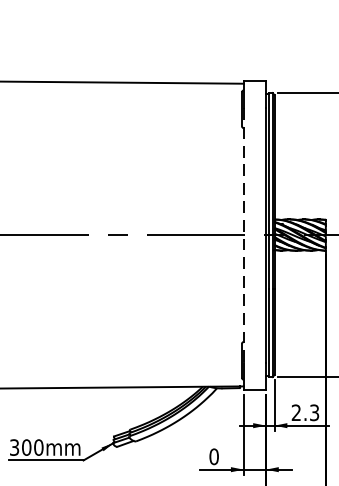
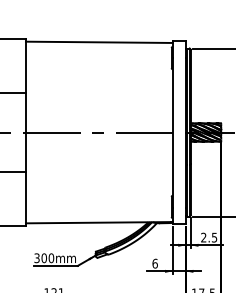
line: (243, 236) -> (172, 133), dashed -> solid
text: (314, 410) -> (214, 236), 2.3 -> 2.5
text: (213, 456) -> (154, 263), 0 -> 6

